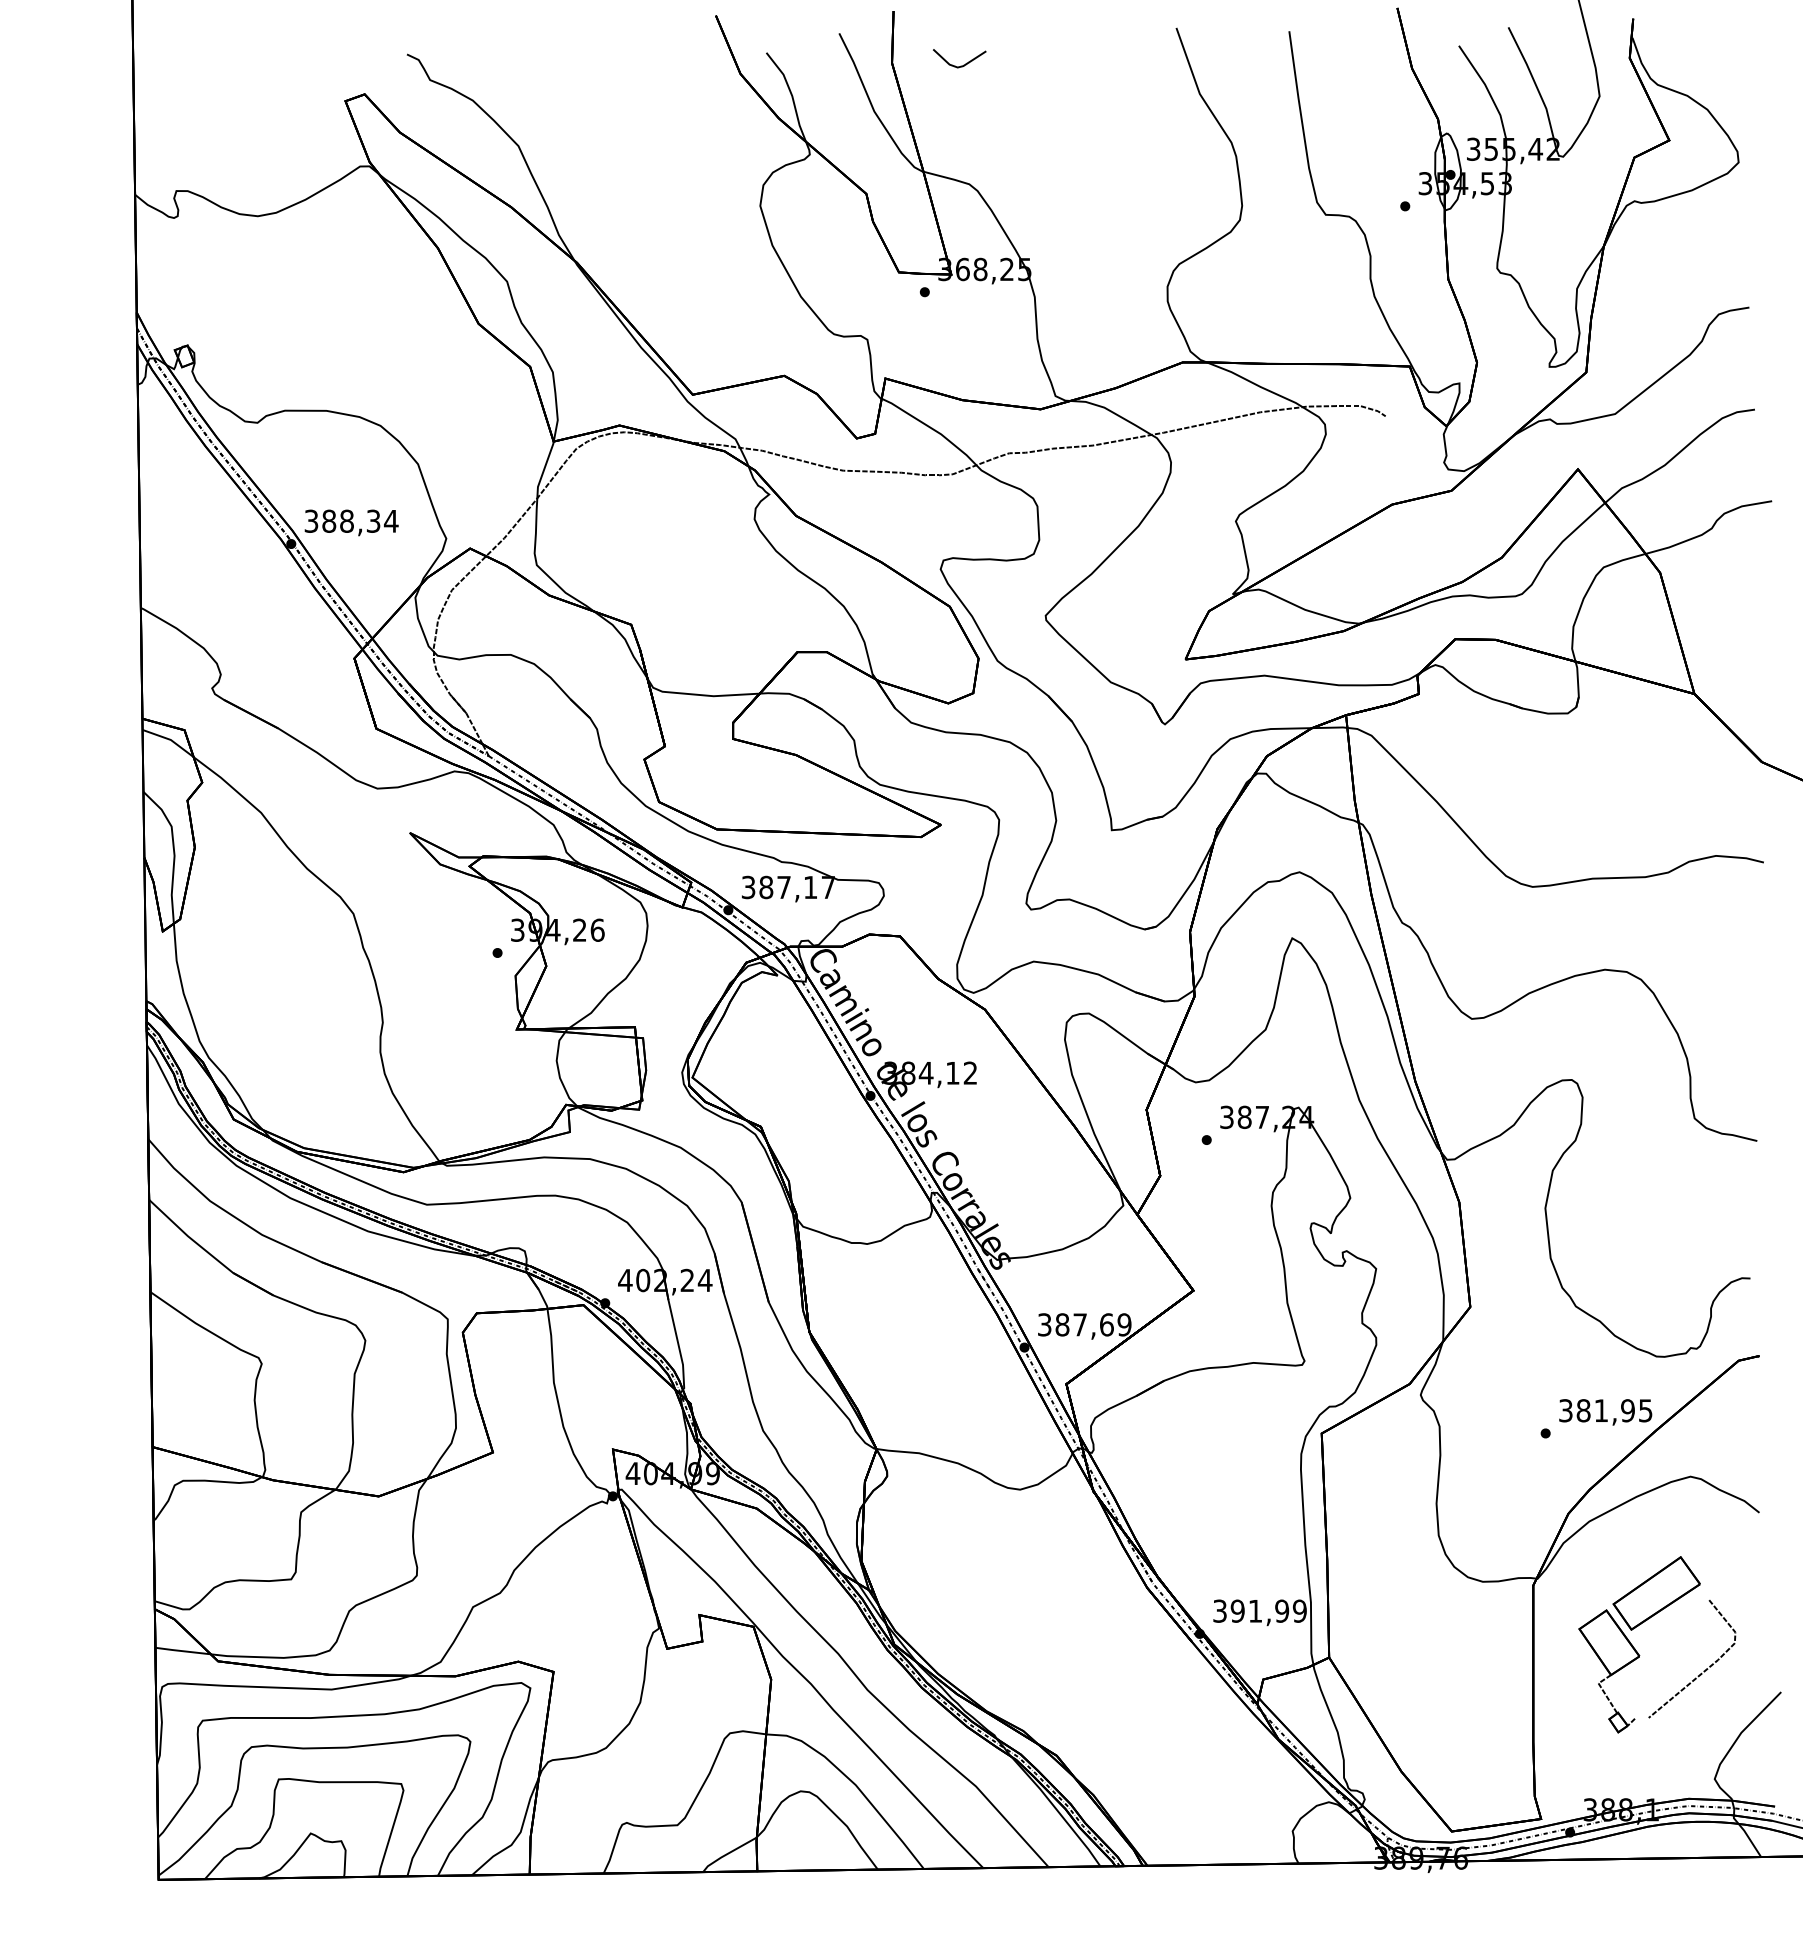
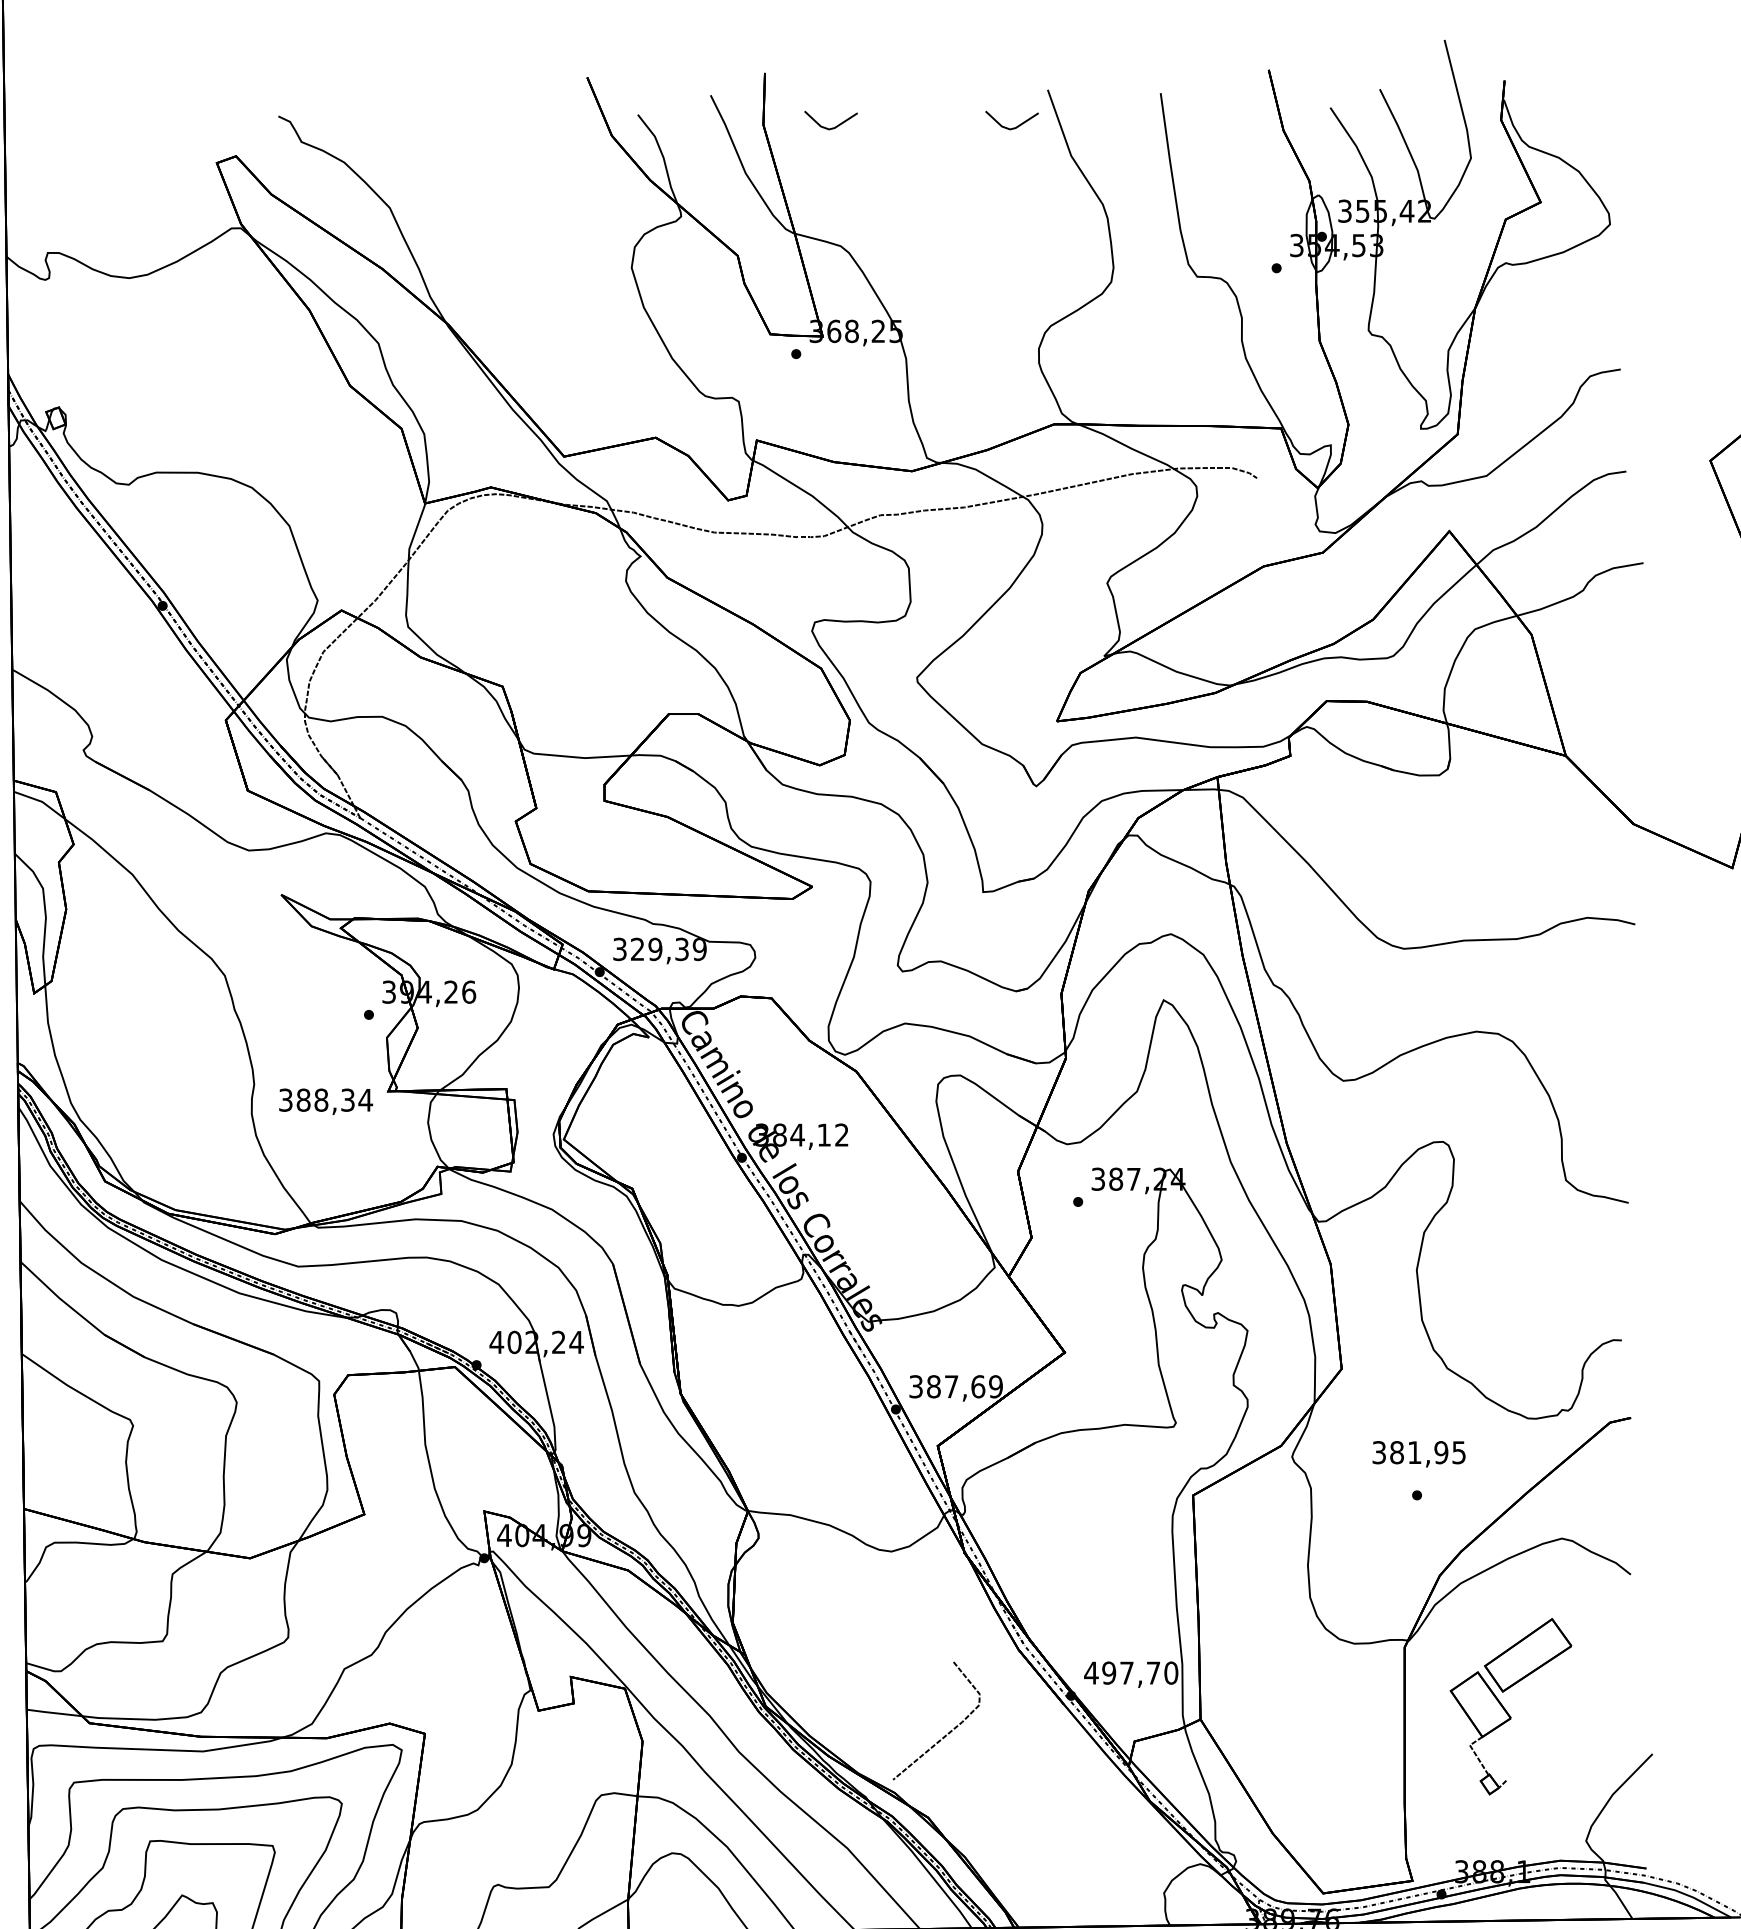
line: (1141, 65) -> (1012, 127), added
text: (351, 522) -> (325, 1101), moved
text: (797, 887) -> (668, 949), 387,17 -> 329,39
text: (1605, 1412) -> (1418, 1454), moved
text: (1259, 1610) -> (1130, 1672), 391,99 -> 497,70
line: (1701, 1672) -> (945, 1734), moved

